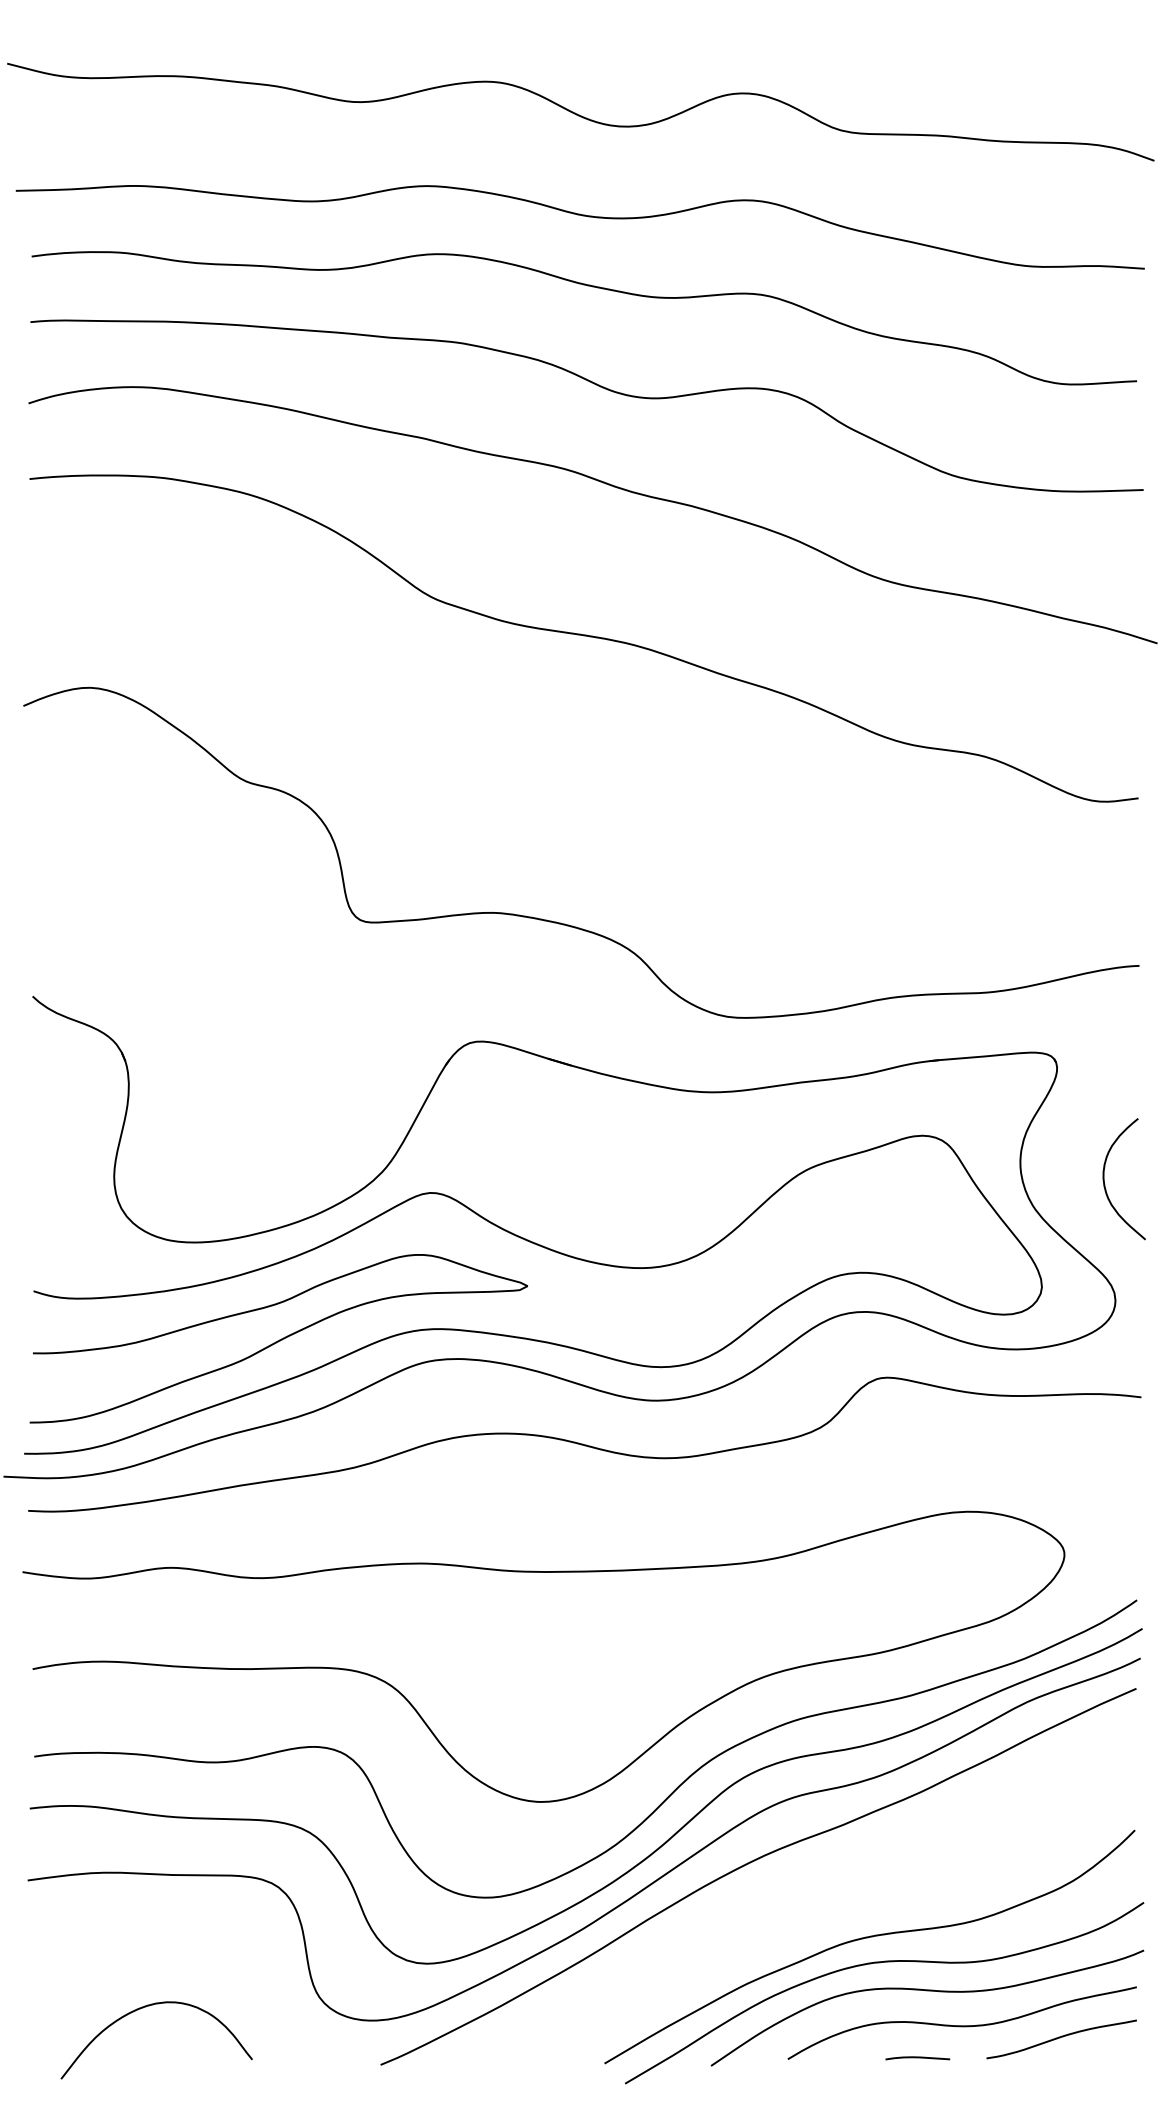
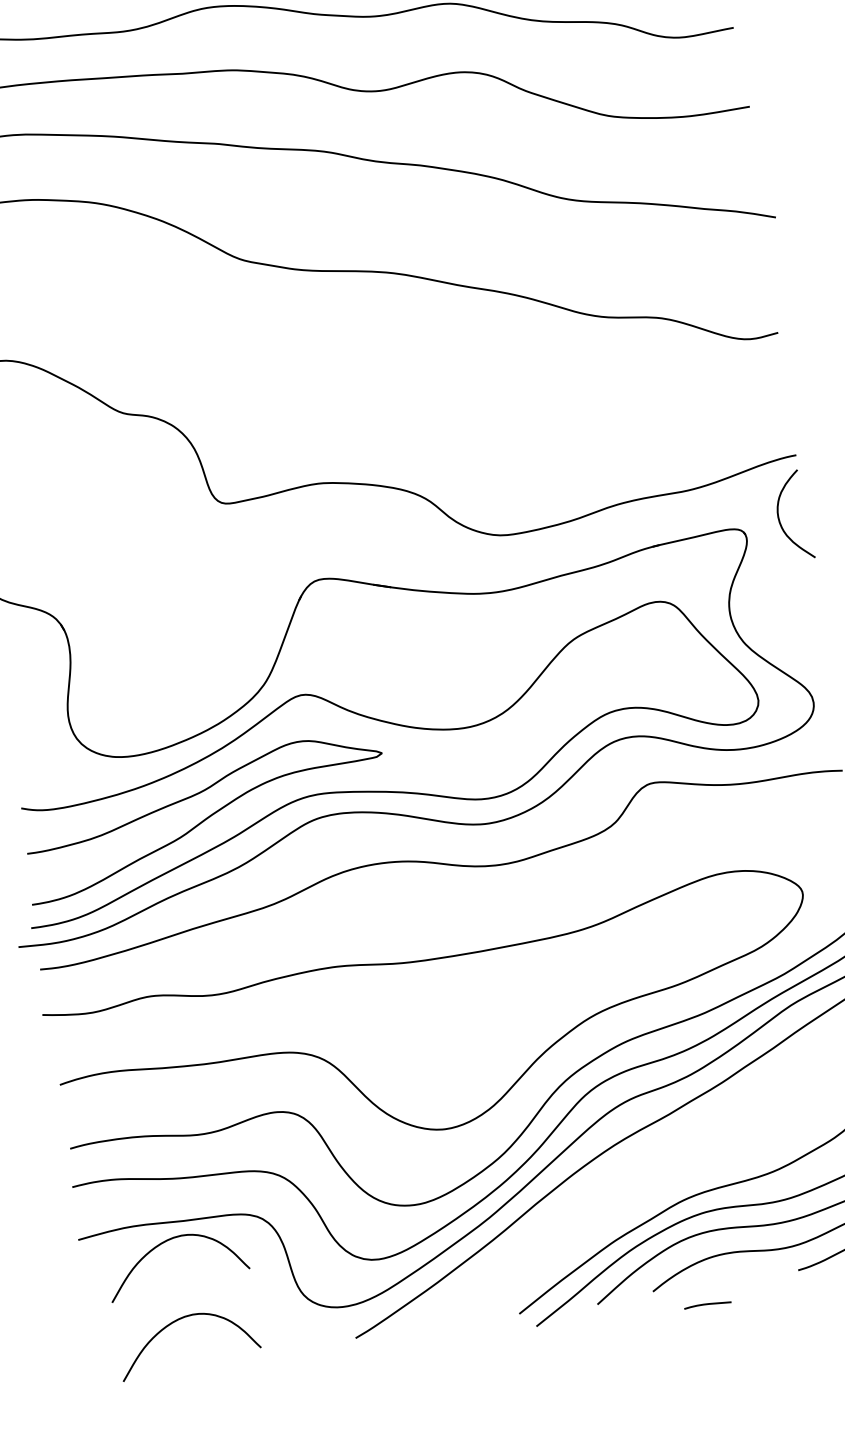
curve: (1105, 1184) -> (780, 521), moved
curve: (143, 1900) -> (165, 1242), added
curve: (917, 2058) -> (707, 1304), moved

